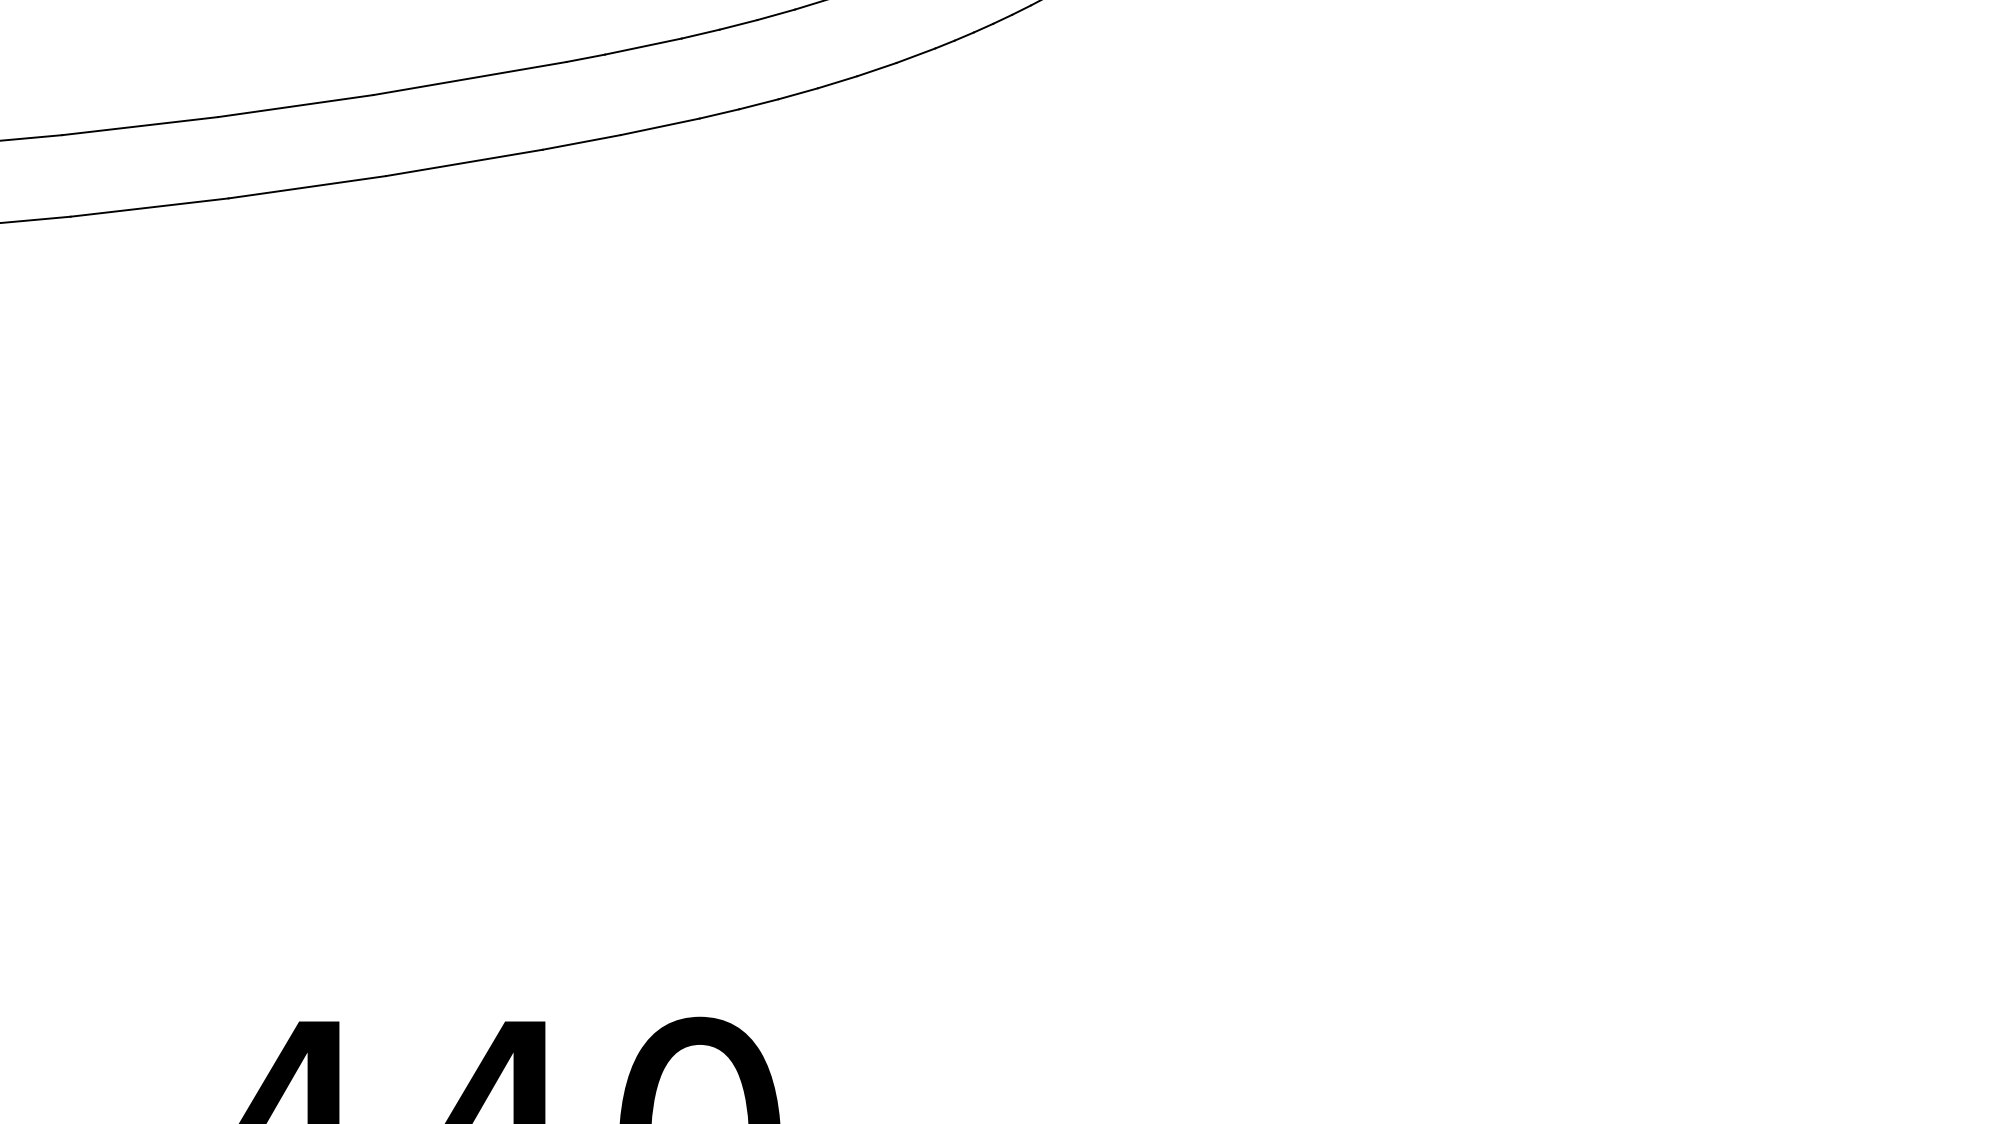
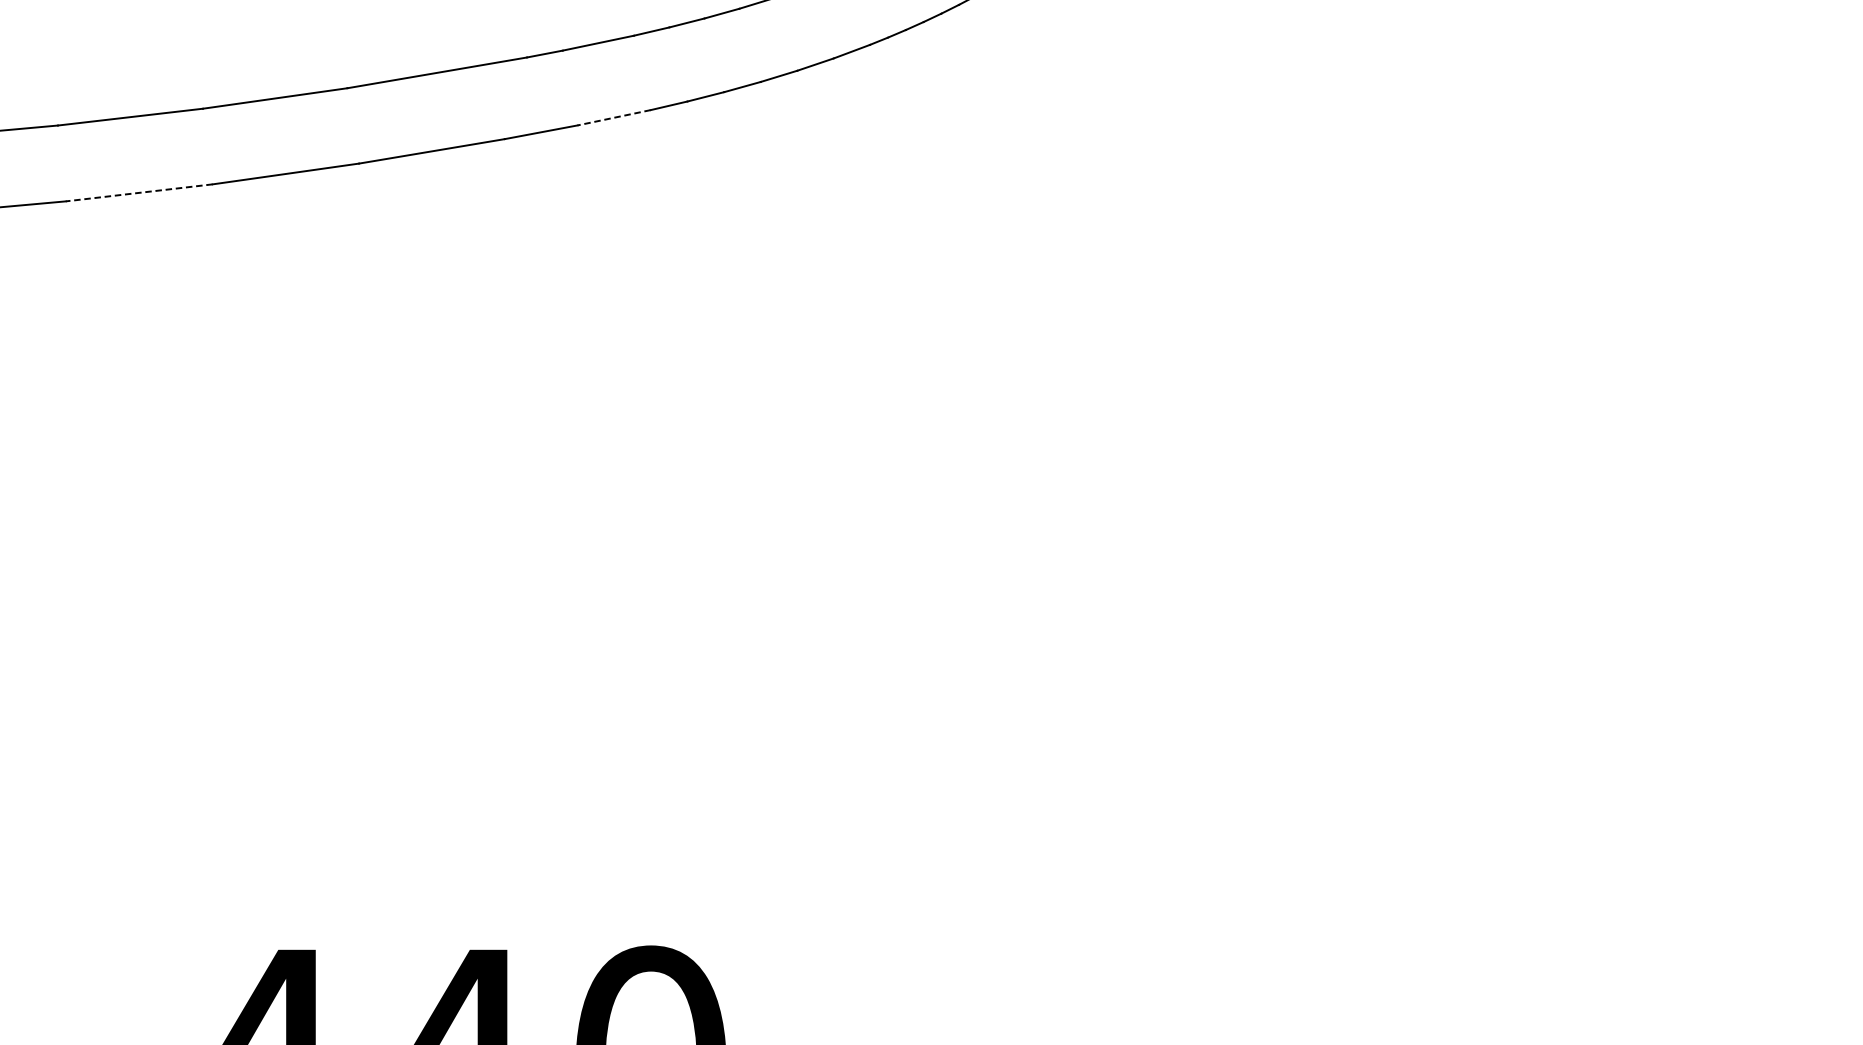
line: (659, 126) -> (613, 117), solid -> dashed
line: (149, 207) -> (139, 192), solid -> dashed

